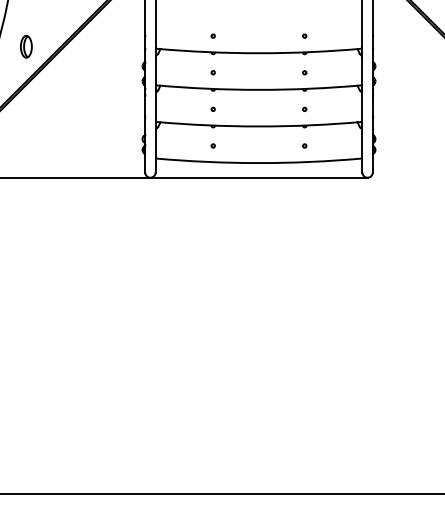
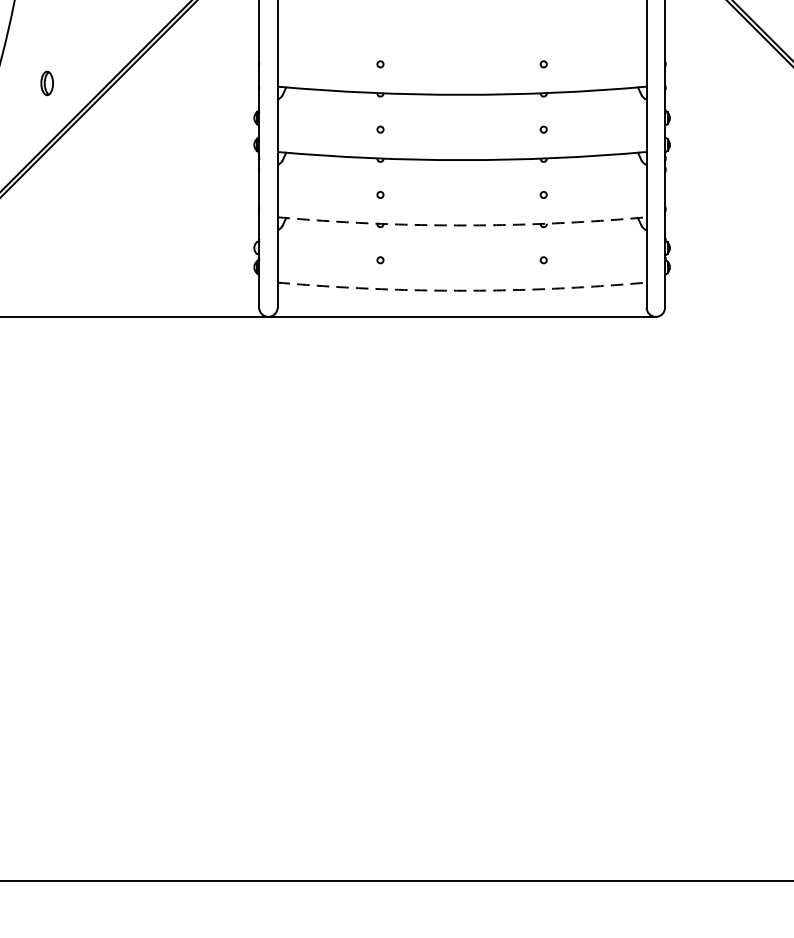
part: (26, 46) -> (47, 82), size x0.6
arc: (259, 126) -> (463, 225), solid -> dashed
arc: (259, 163) -> (463, 291), solid -> dashed

